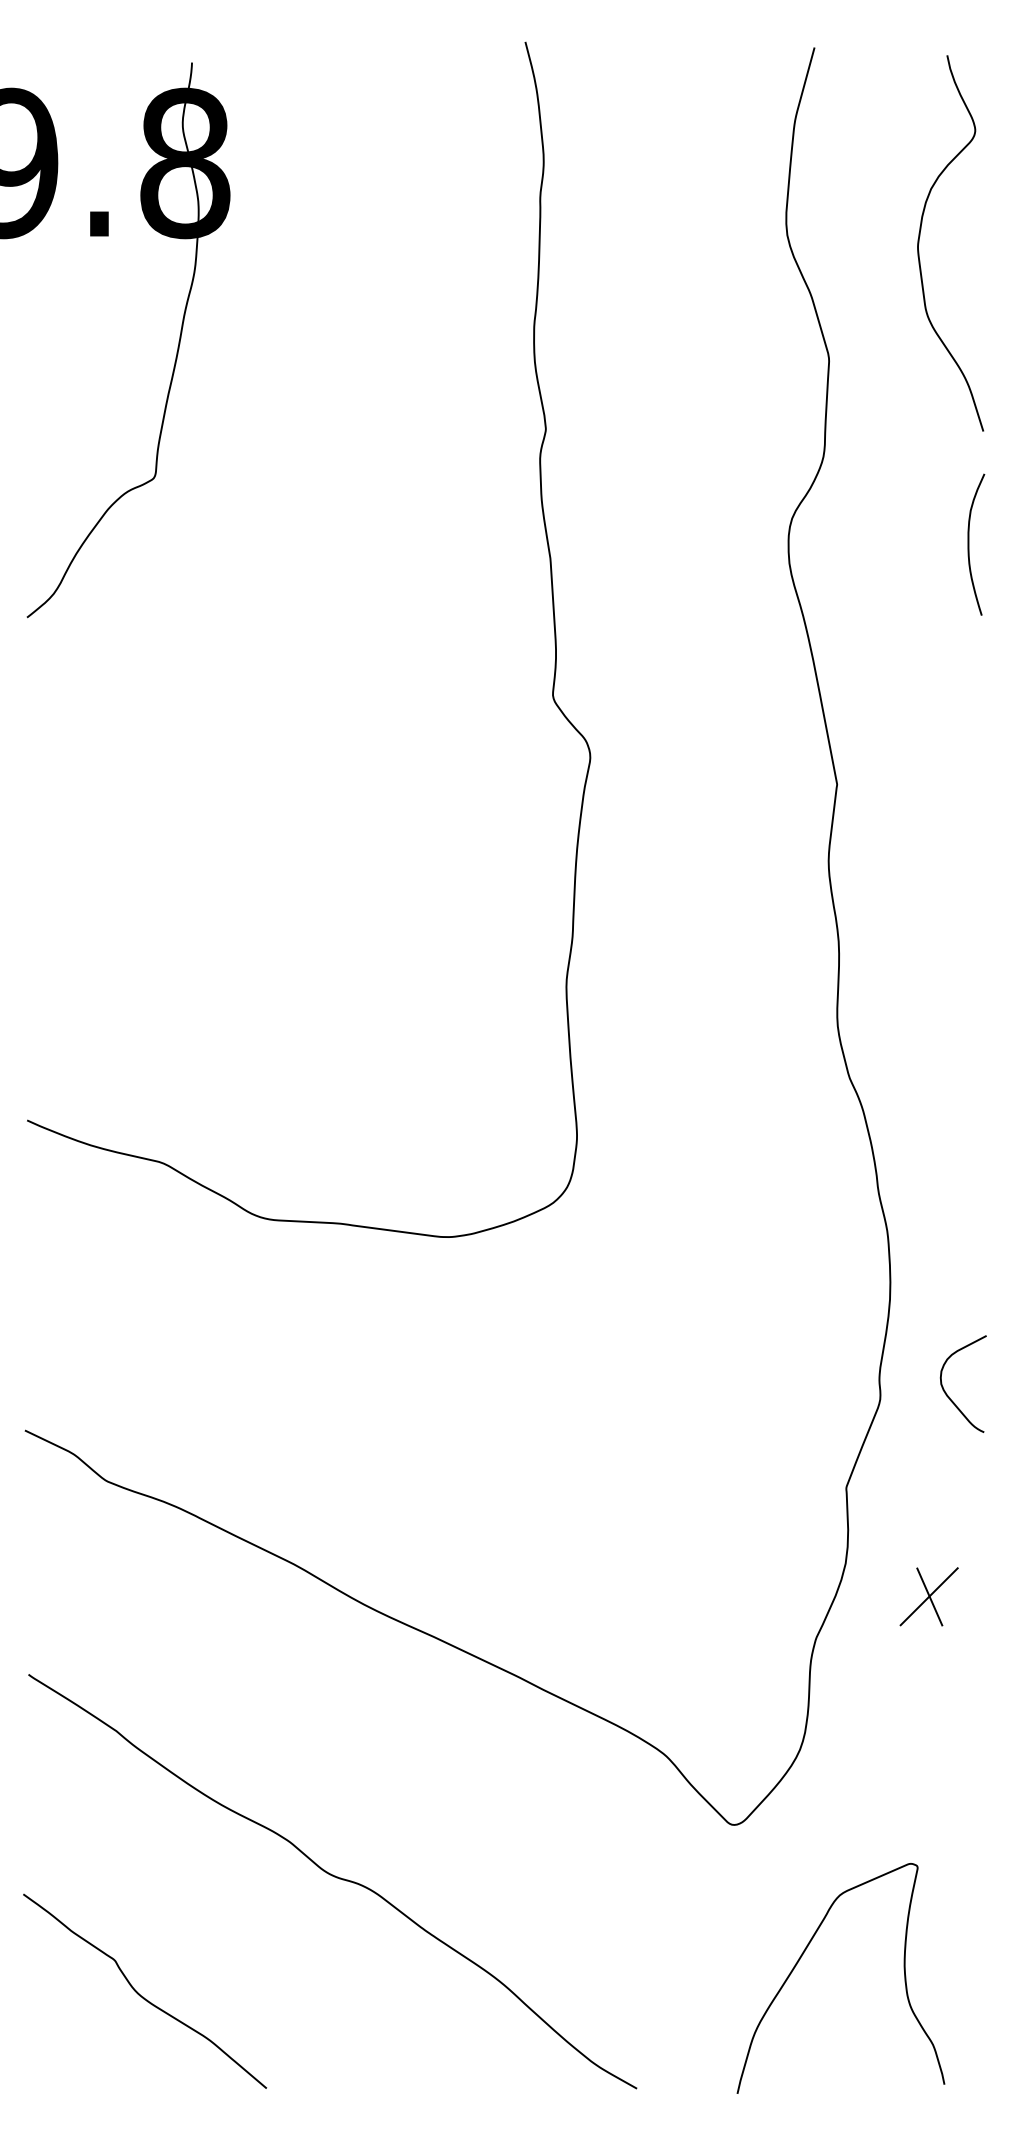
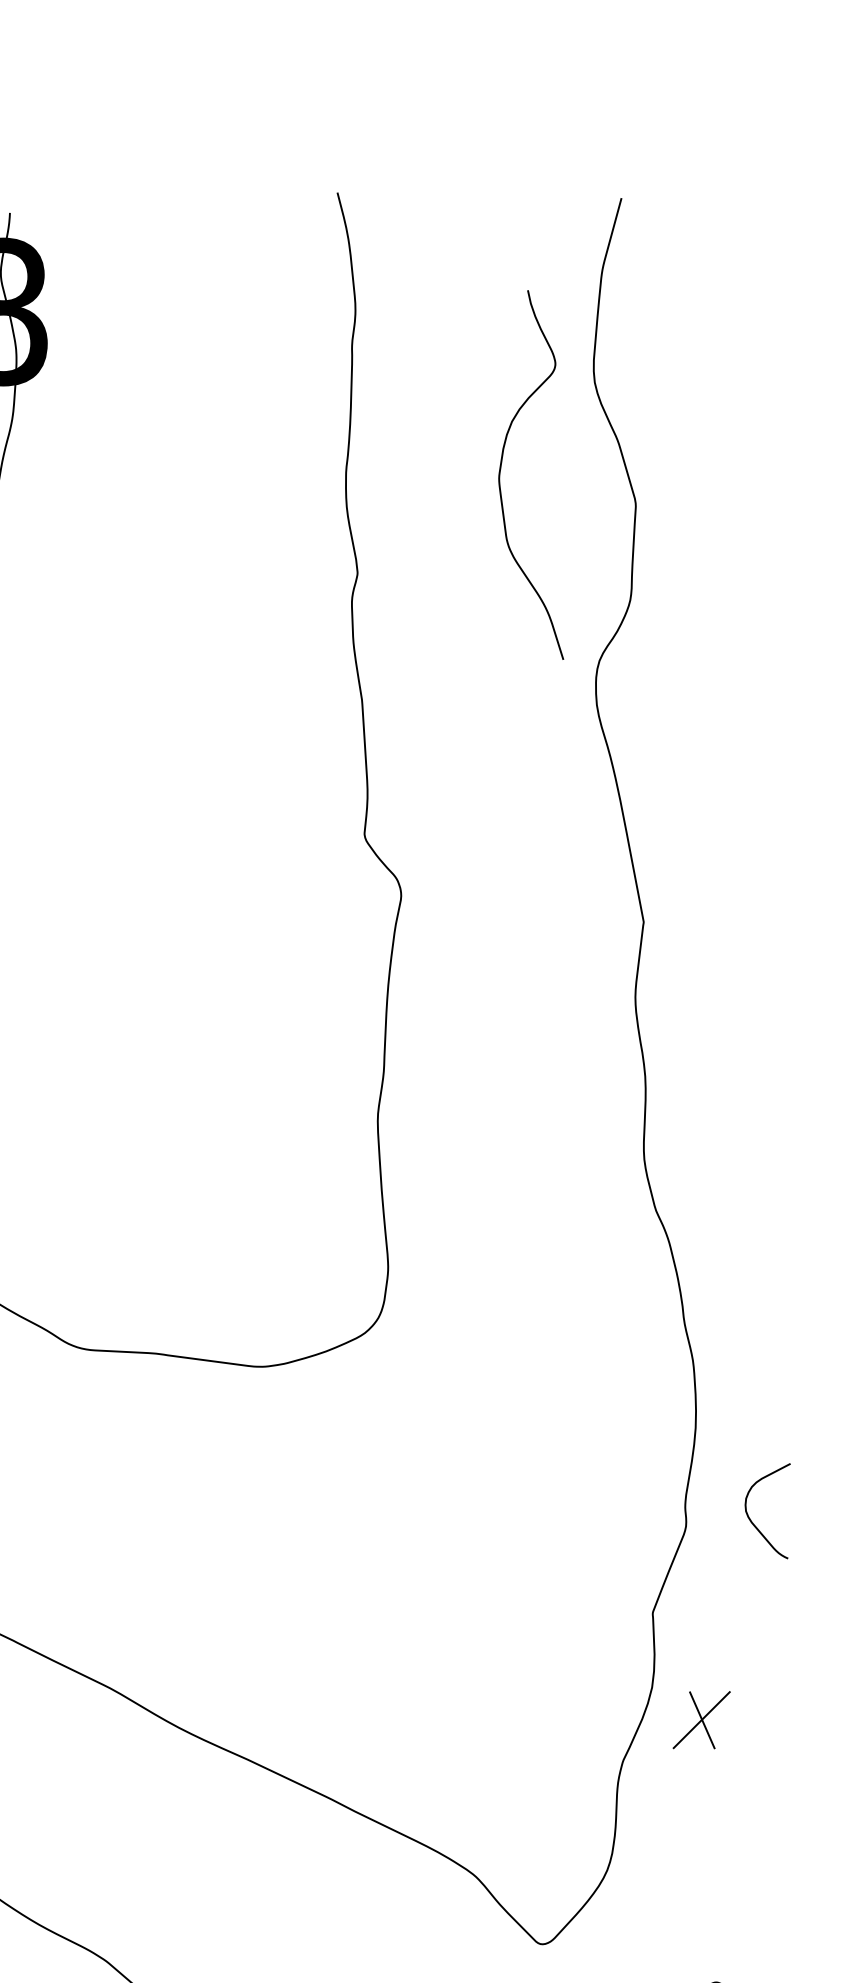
curve: (920, 236) -> (501, 468), moved
curve: (969, 544) -> (773, 686), removed
part: (928, 1596) -> (701, 1719), moved

